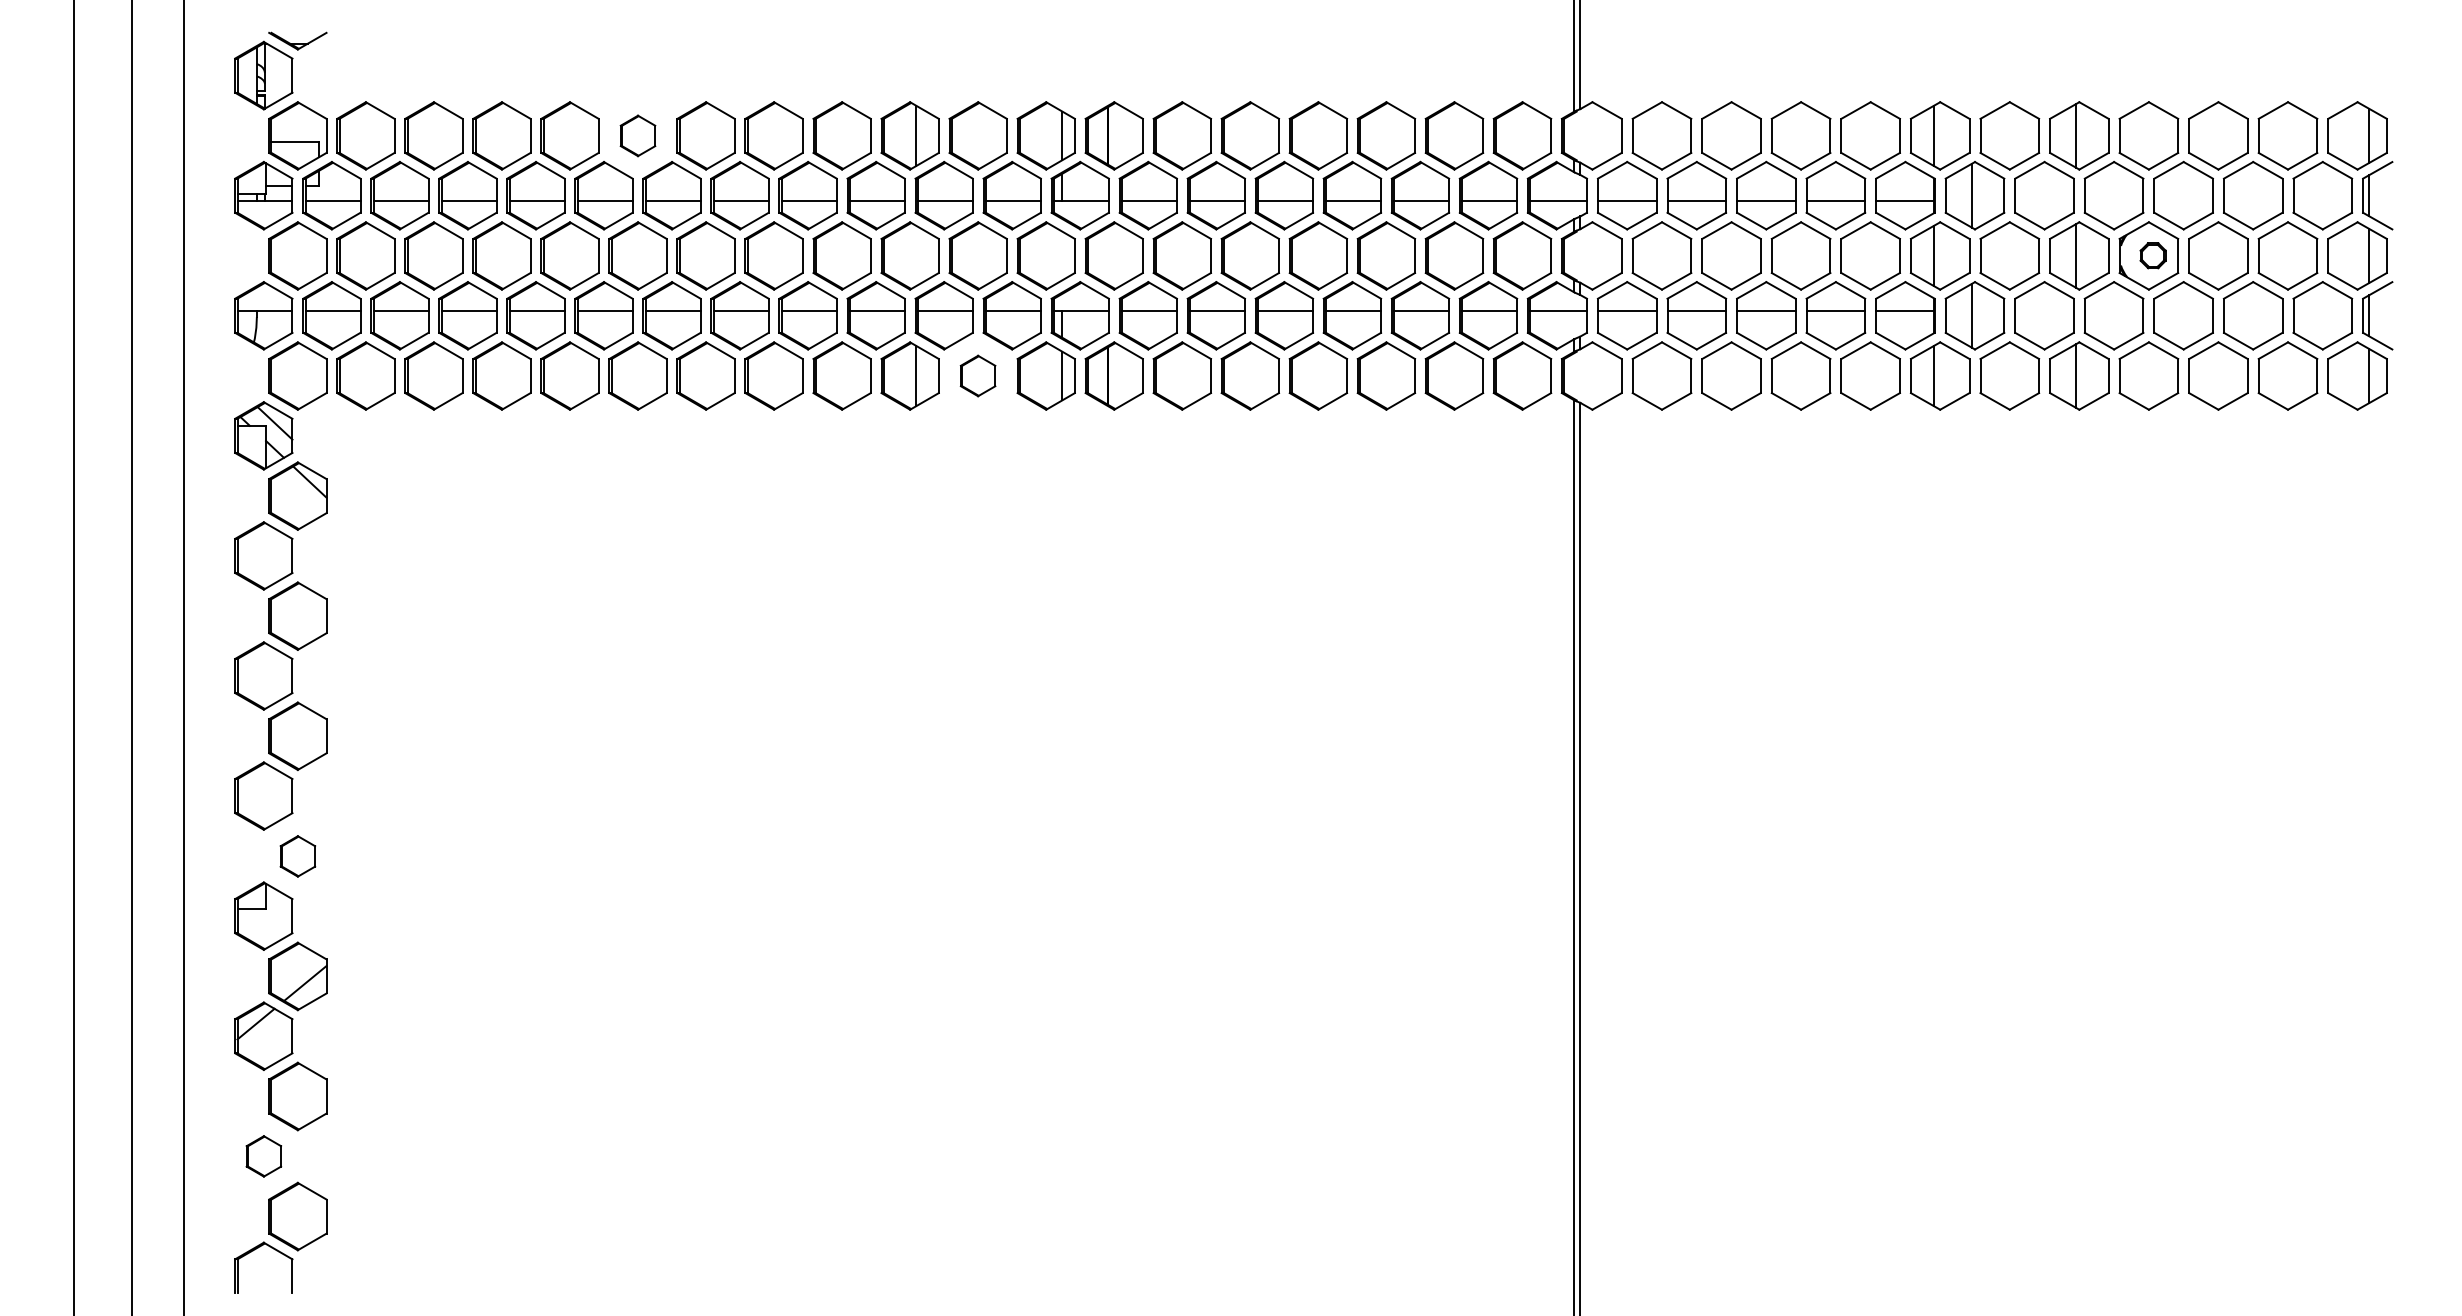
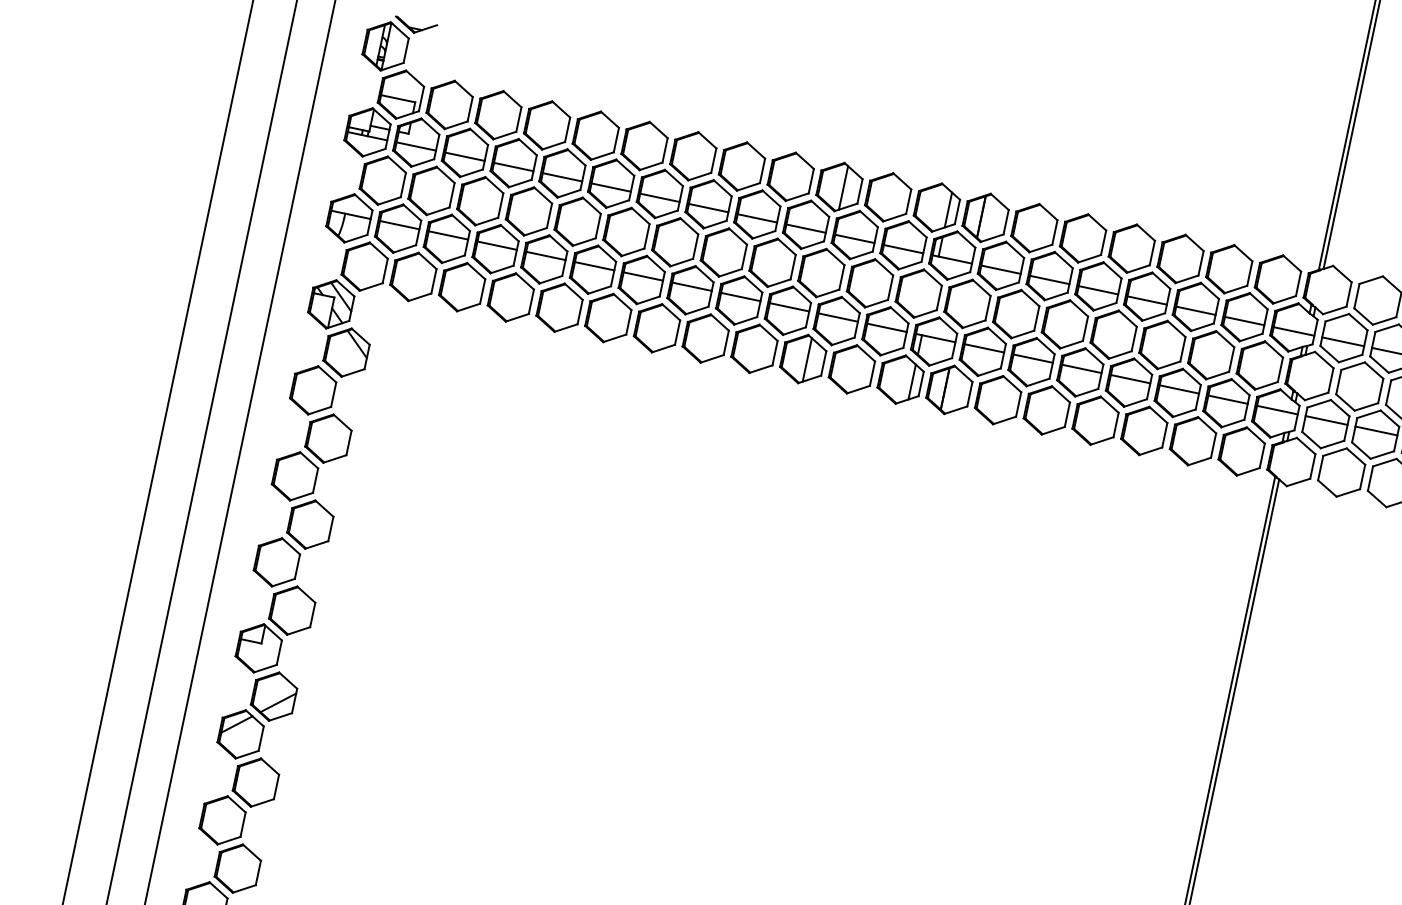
part: (637, 135) -> (644, 145), size x1.67
part: (977, 375) -> (851, 368), size x1.67
part: (297, 856) -> (291, 610), size x1.67
part: (263, 1156) -> (222, 820), size x1.67

